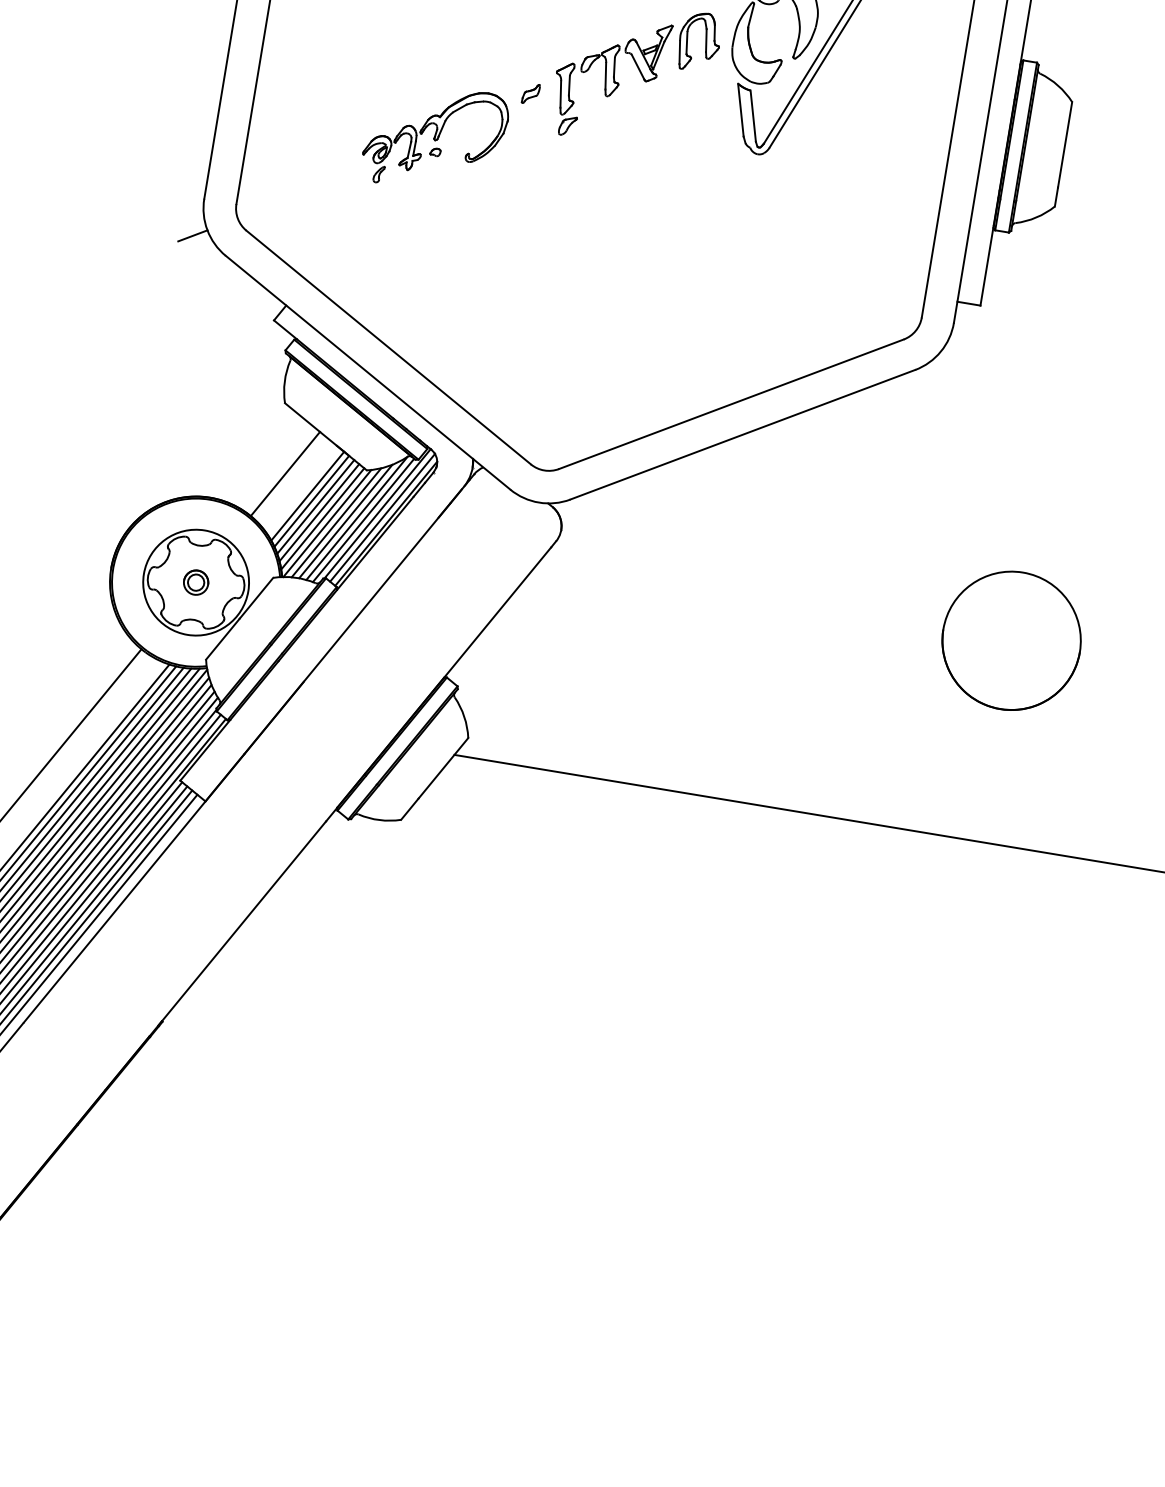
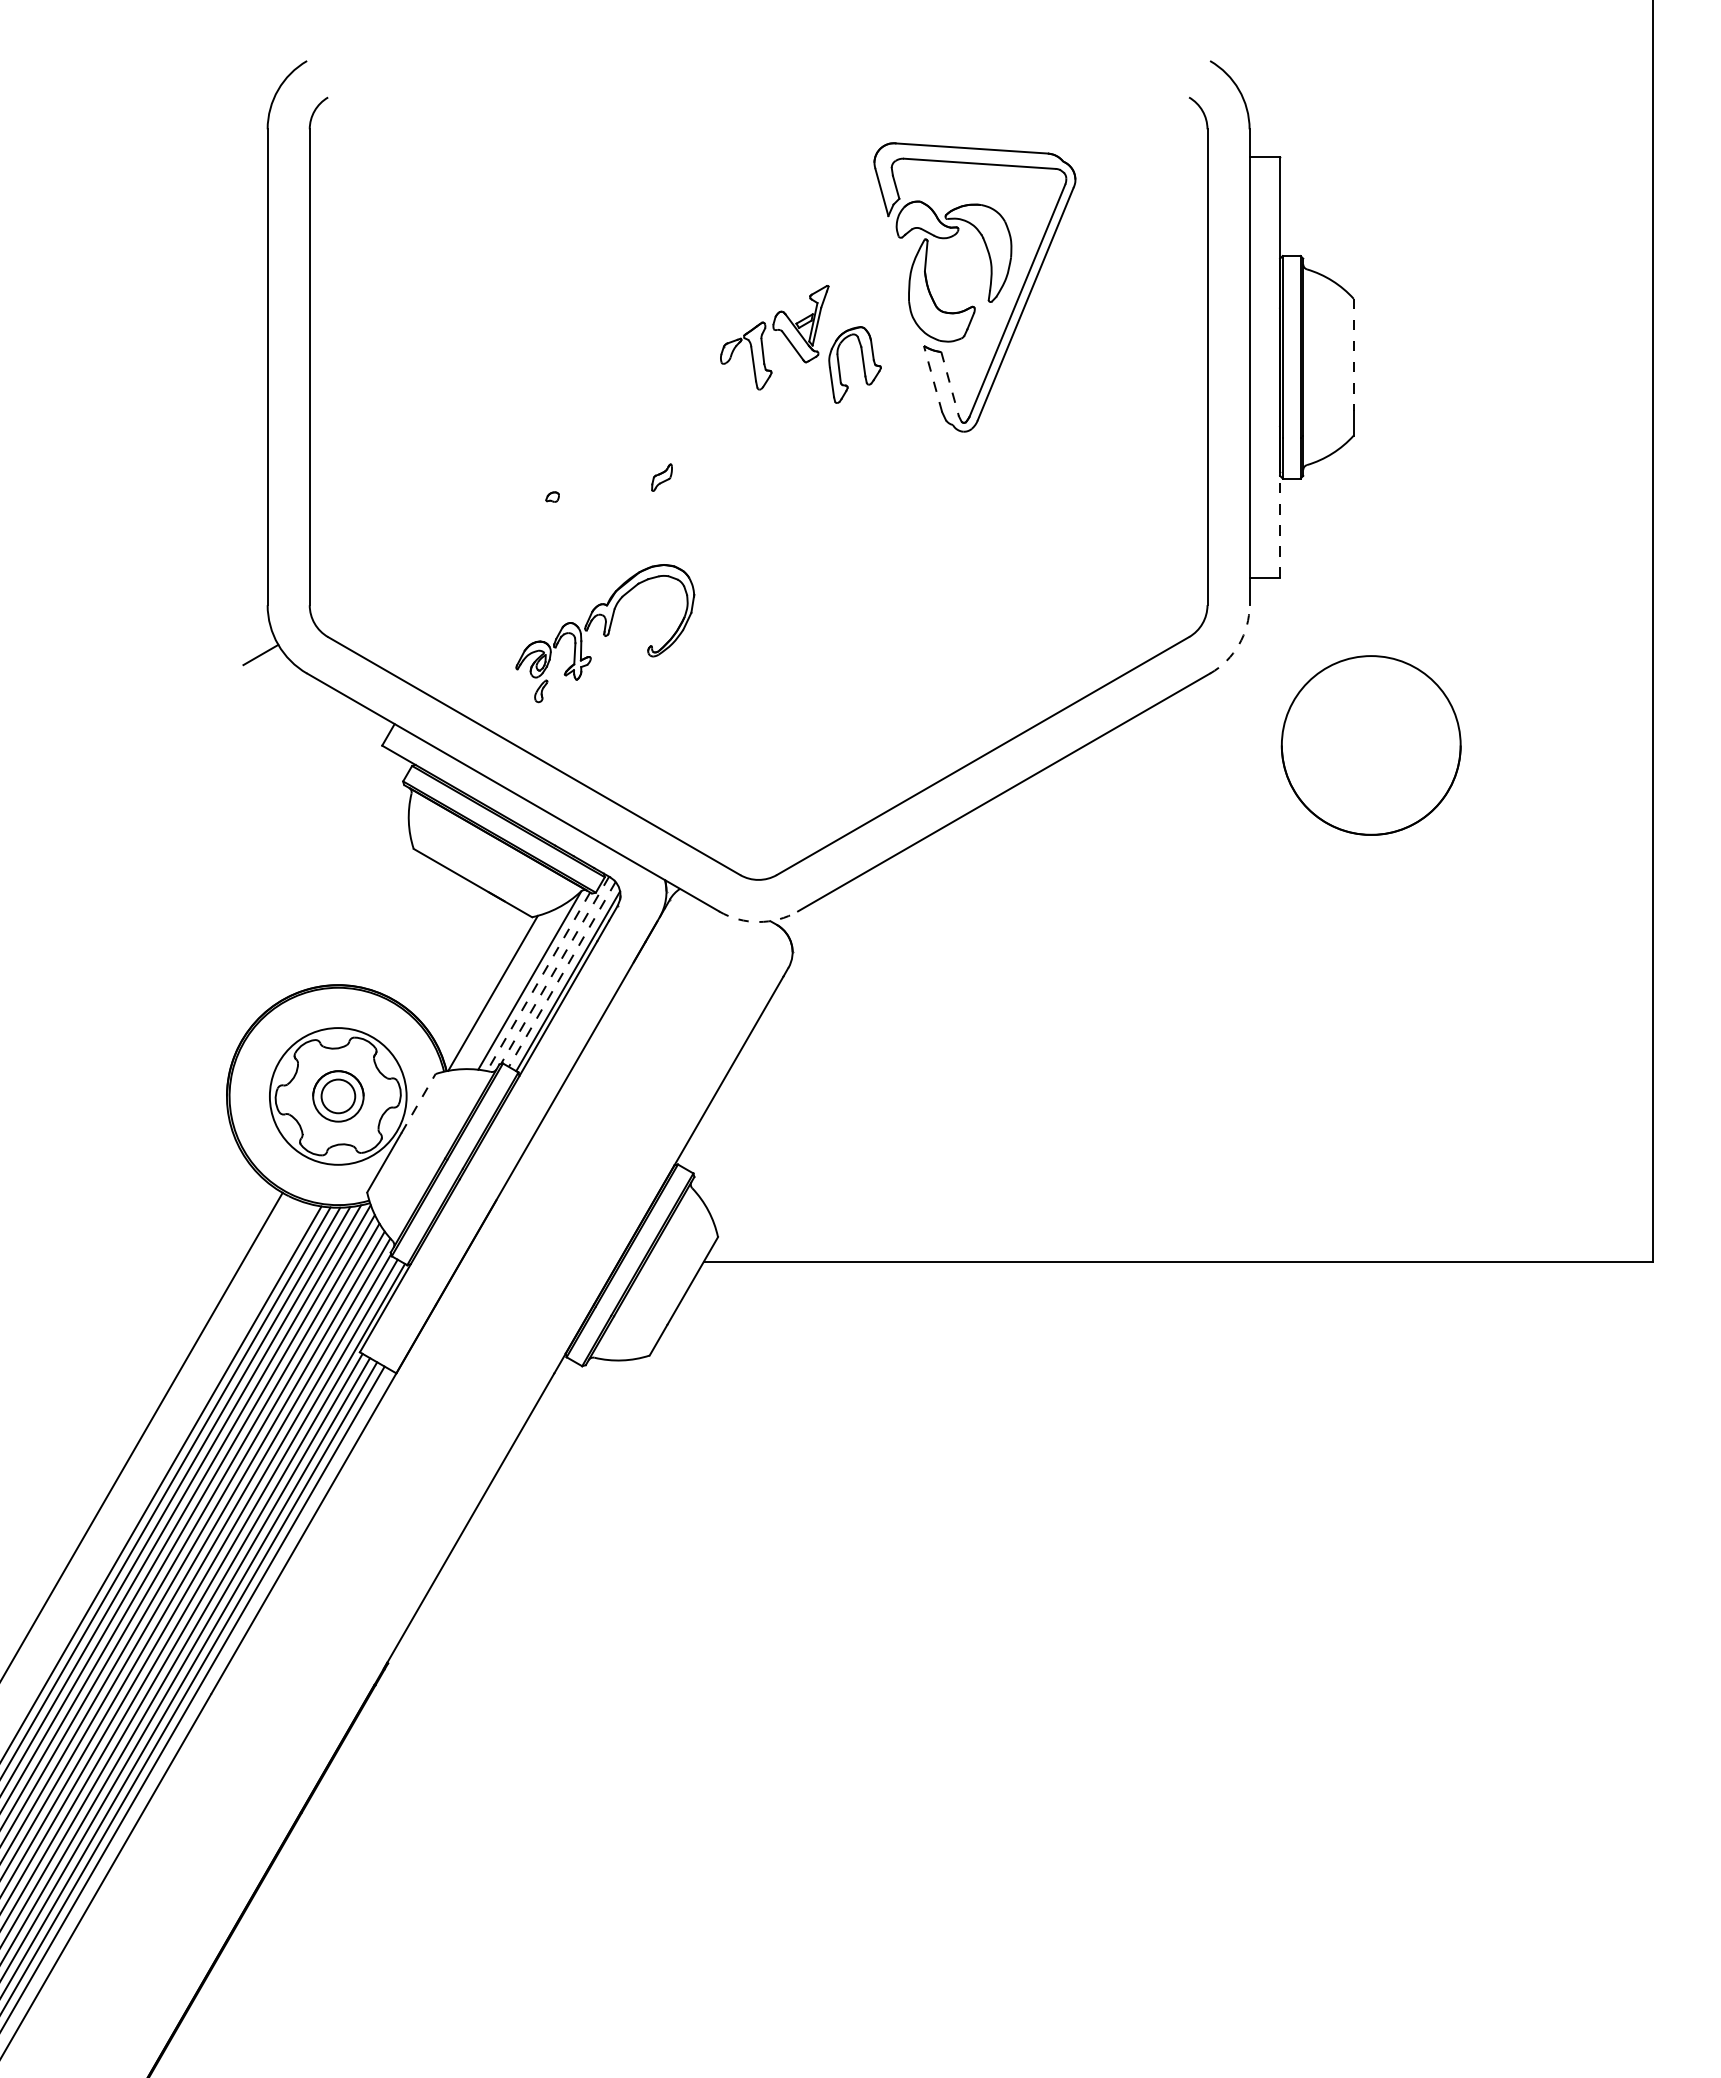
part: (705, 42) -> (862, 364), moved
part: (530, 93) -> (661, 477), moved
part: (565, 98) -> (707, 401), removed
line: (740, 109) -> (932, 378), solid -> dashed
line: (753, 116) -> (950, 384), solid -> dashed
part: (435, 138) -> (605, 633), moved
line: (1064, 144) -> (1353, 354), solid -> dashed
line: (986, 265) -> (1279, 525), solid -> dashed
arc: (941, 351) -> (1239, 644), solid -> dashed
line: (284, 474) -> (428, 939), removed
line: (307, 496) -> (462, 962), removed
line: (311, 501) -> (468, 968), removed
arc: (538, 502) -> (758, 922), solid -> dashed
line: (315, 506) -> (474, 974), removed
line: (319, 512) -> (480, 980), removed
line: (377, 513) -> (554, 970), solid -> dashed
line: (382, 517) -> (562, 974), solid -> dashed
line: (322, 518) -> (485, 988), removed
line: (363, 520) -> (538, 982), solid -> dashed
line: (345, 521) -> (515, 986), removed
line: (336, 522) -> (504, 990), removed
part: (195, 582) -> (337, 1096), size x1.6
line: (256, 598) -> (418, 1103), solid -> dashed
part: (1011, 640) -> (1370, 745), moved

